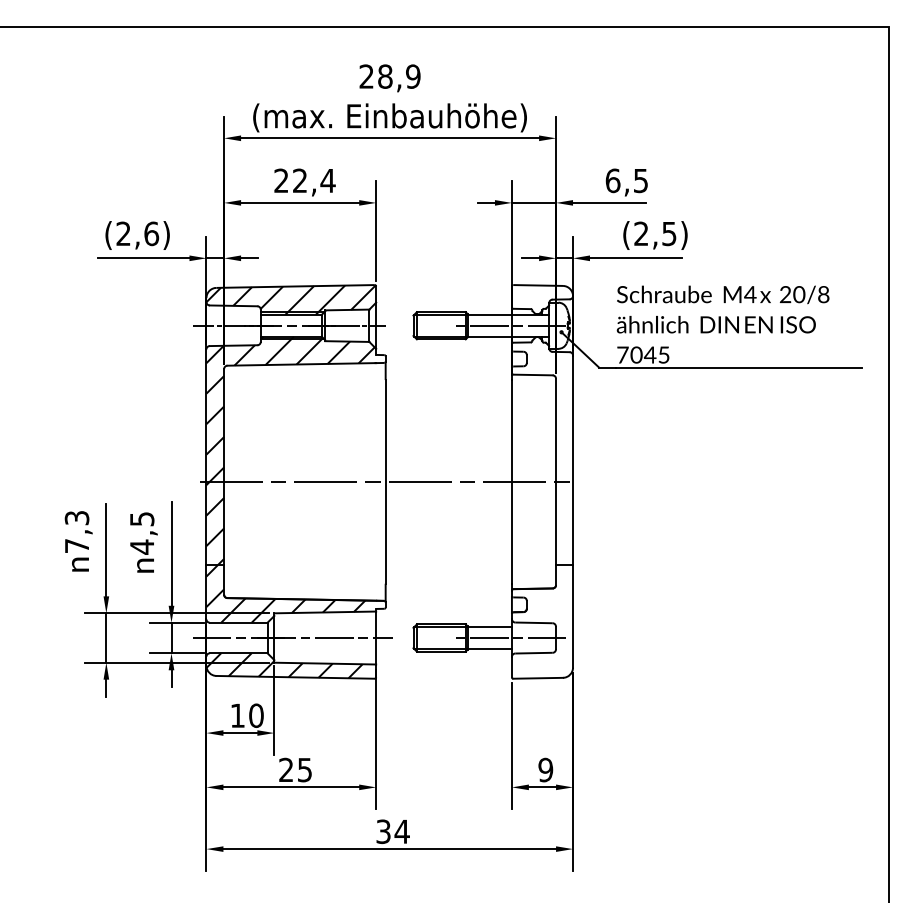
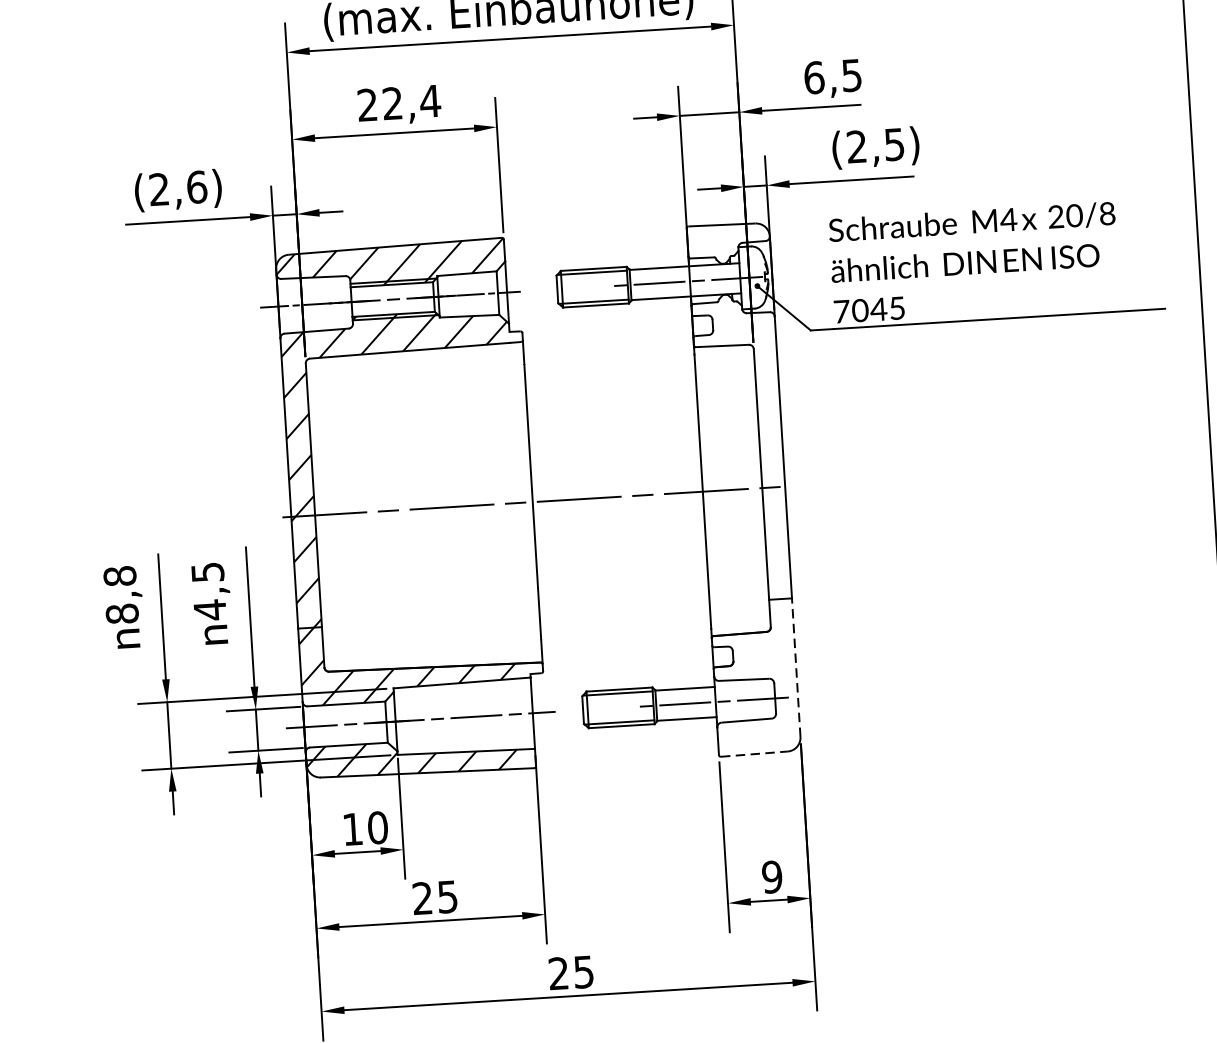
text: (76, 531) -> (120, 594), 7,3 -> 8,8
line: (573, 615) -> (796, 666), solid -> dashed
line: (538, 678) -> (754, 754), solid -> dashed
text: (392, 831) -> (570, 972), 34 -> 25

